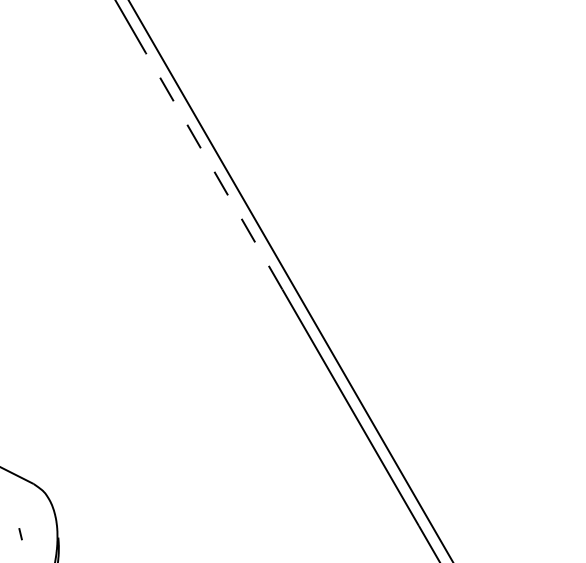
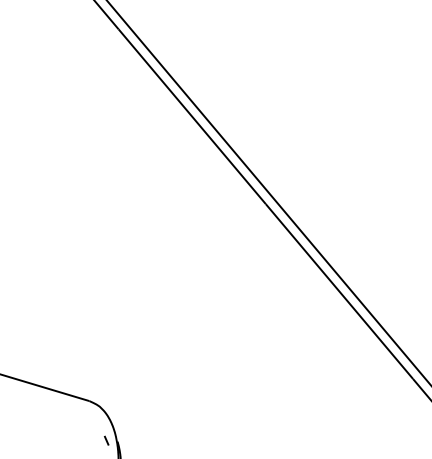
line: (213, 170) -> (191, 116), dashed -> solid
part: (20, 534) -> (106, 441), moved

